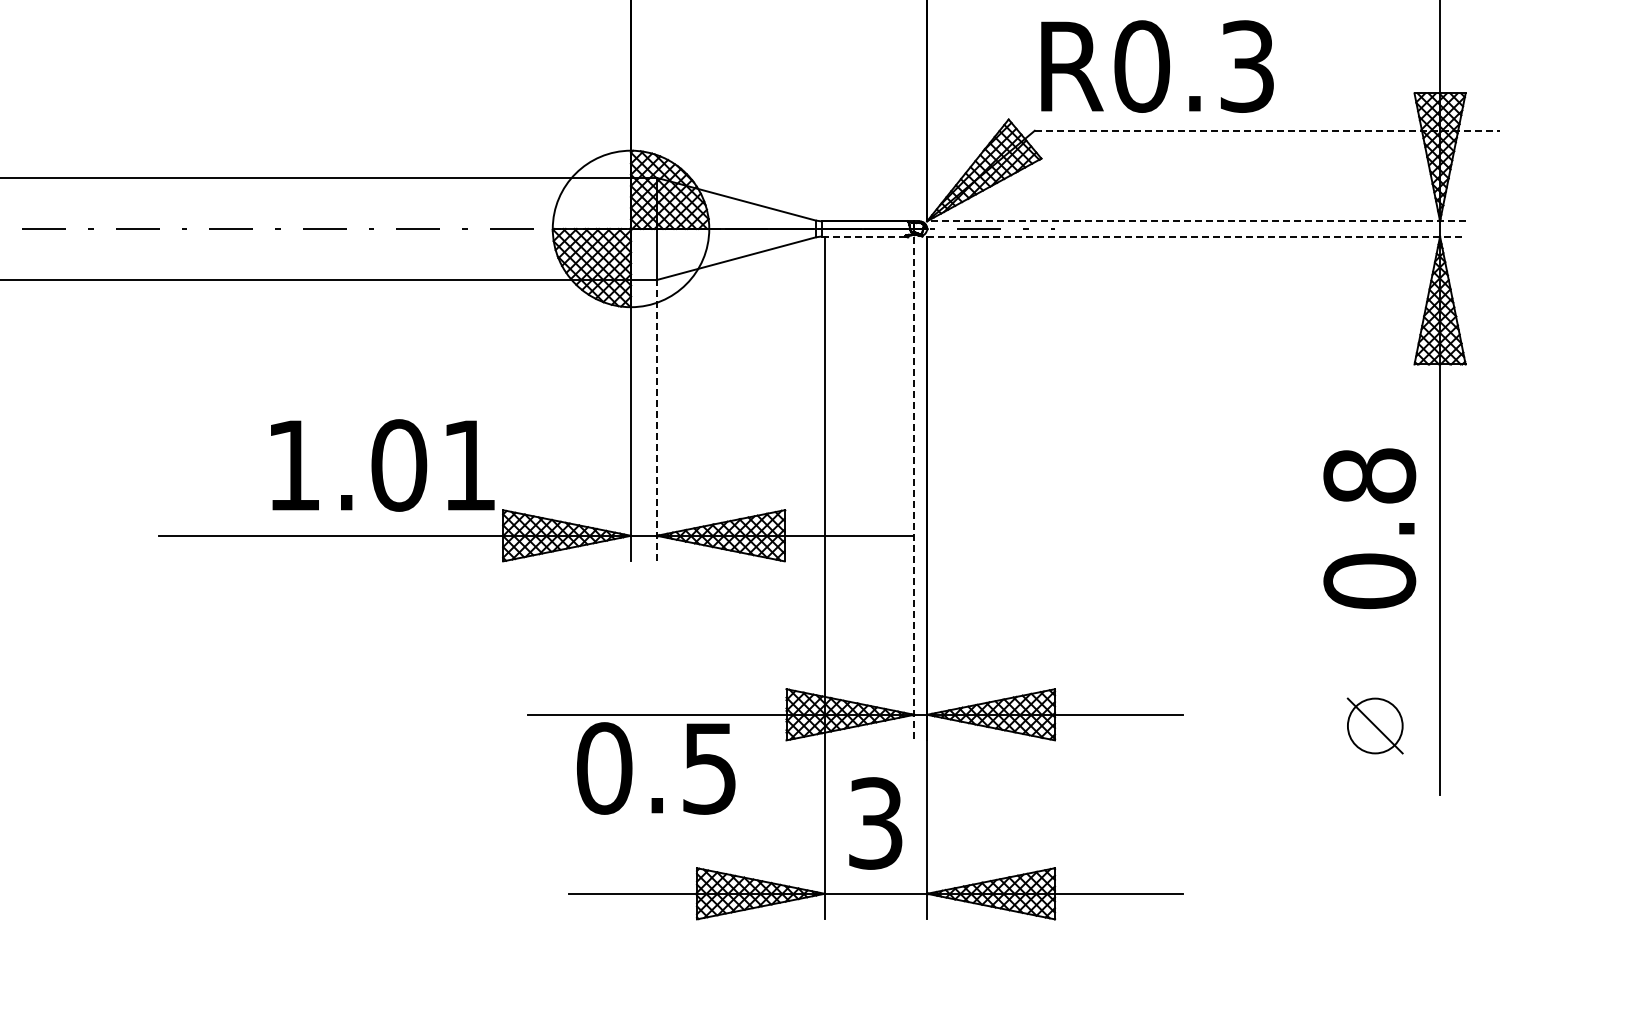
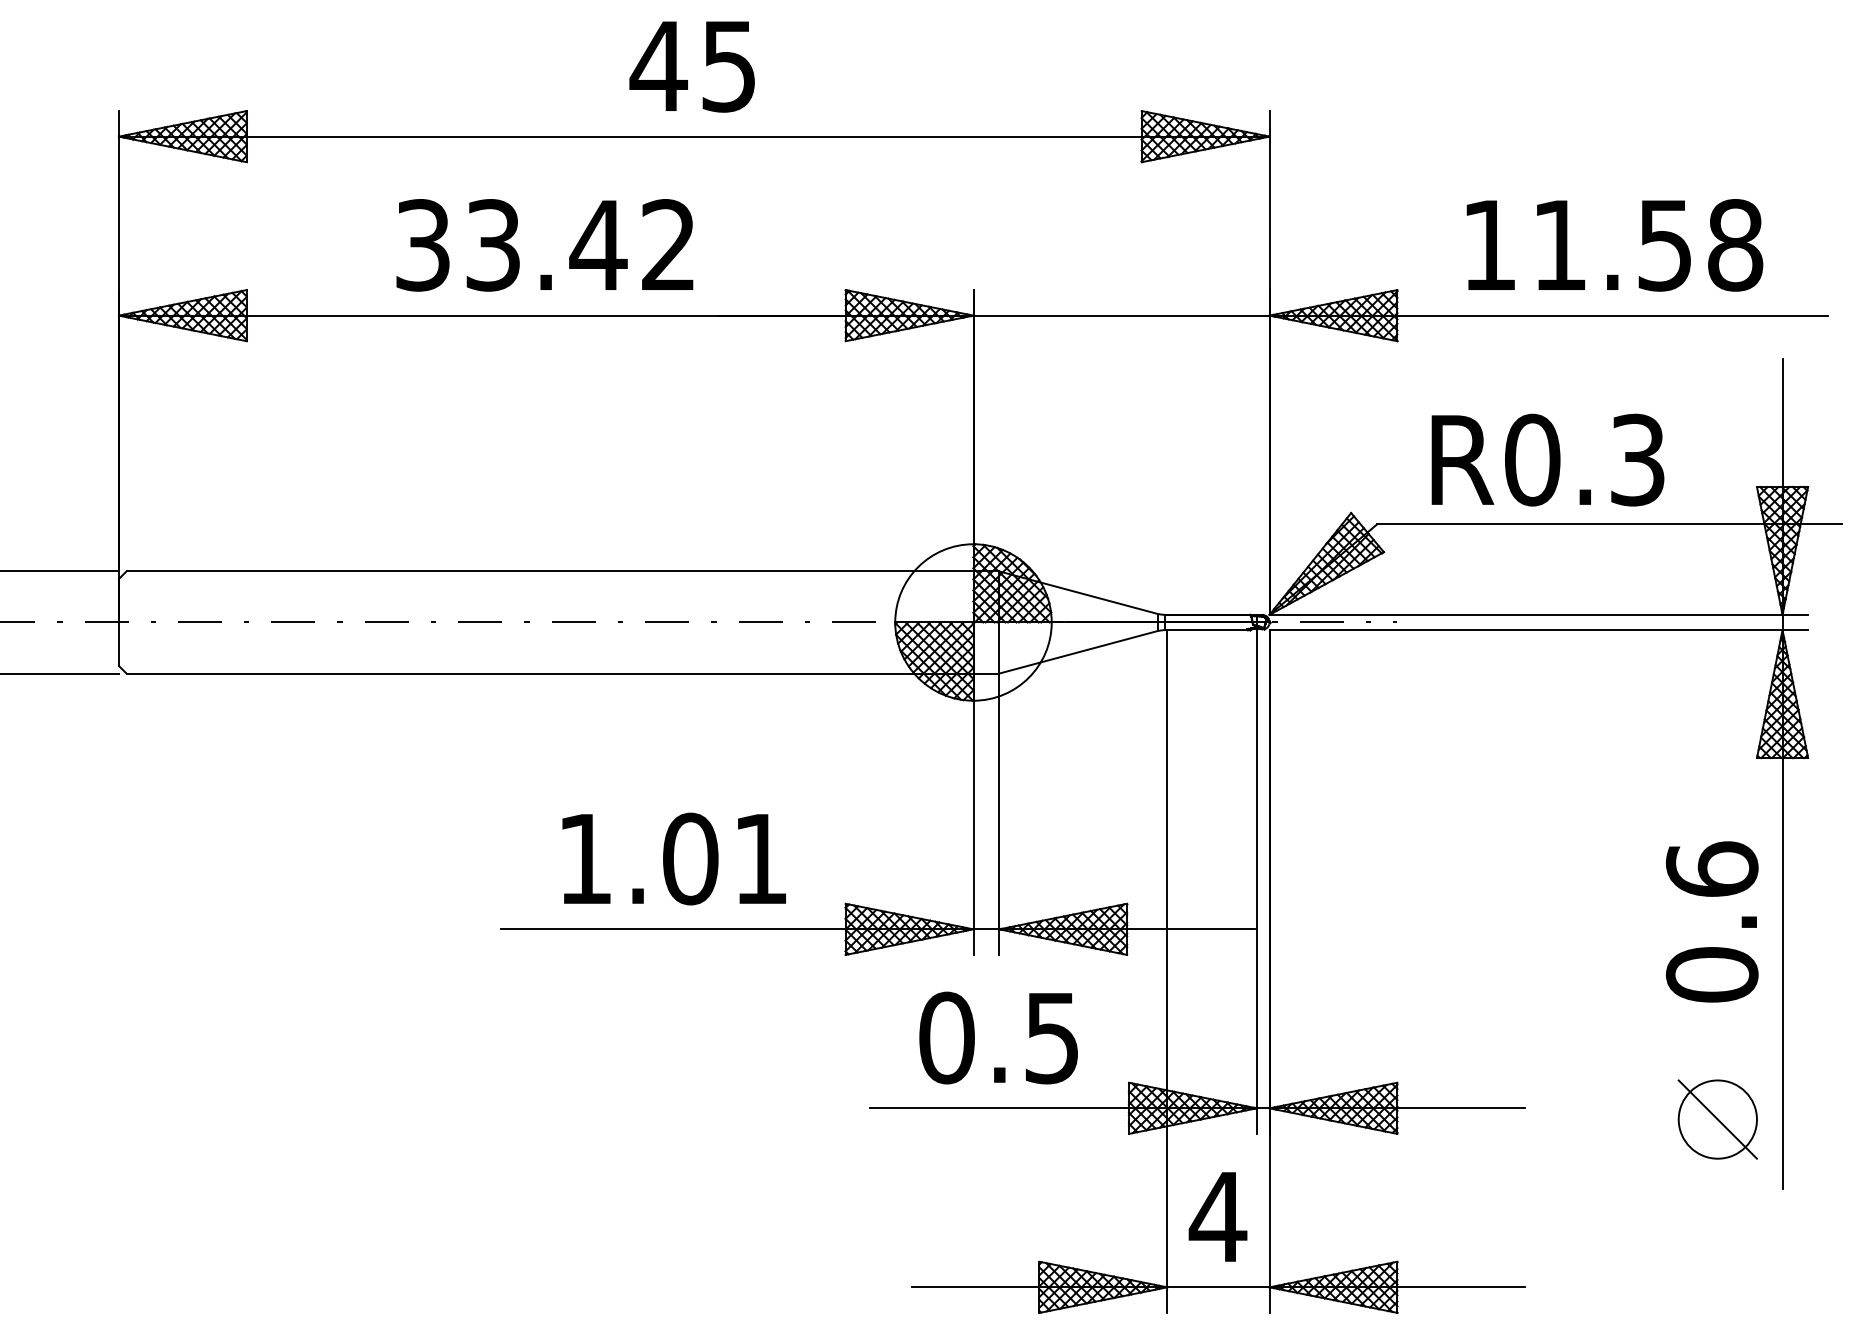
text: (1157, 65) -> (1547, 459), moved
line: (1267, 130) -> (1609, 524), dashed -> solid
line: (1196, 220) -> (1538, 614), dashed -> solid
line: (865, 236) -> (1207, 630), dashed -> solid
line: (1197, 236) -> (1539, 630), dashed -> solid
line: (657, 420) -> (999, 814), dashed -> solid
text: (382, 464) -> (673, 858), moved
text: (1369, 475) -> (1711, 869), 0.8 -> 0.6
line: (914, 488) -> (1256, 882), dashed -> solid
part: (1375, 725) -> (1717, 1119), size x1.43
text: (656, 767) -> (998, 1037), moved
text: (875, 822) -> (1217, 1216), 3 -> 4

